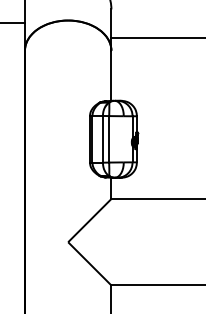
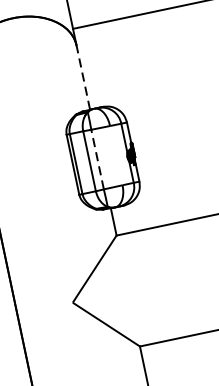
line: (111, 75) -> (83, 77), solid -> dashed
line: (109, 138) -> (97, 158), solid -> dashed

